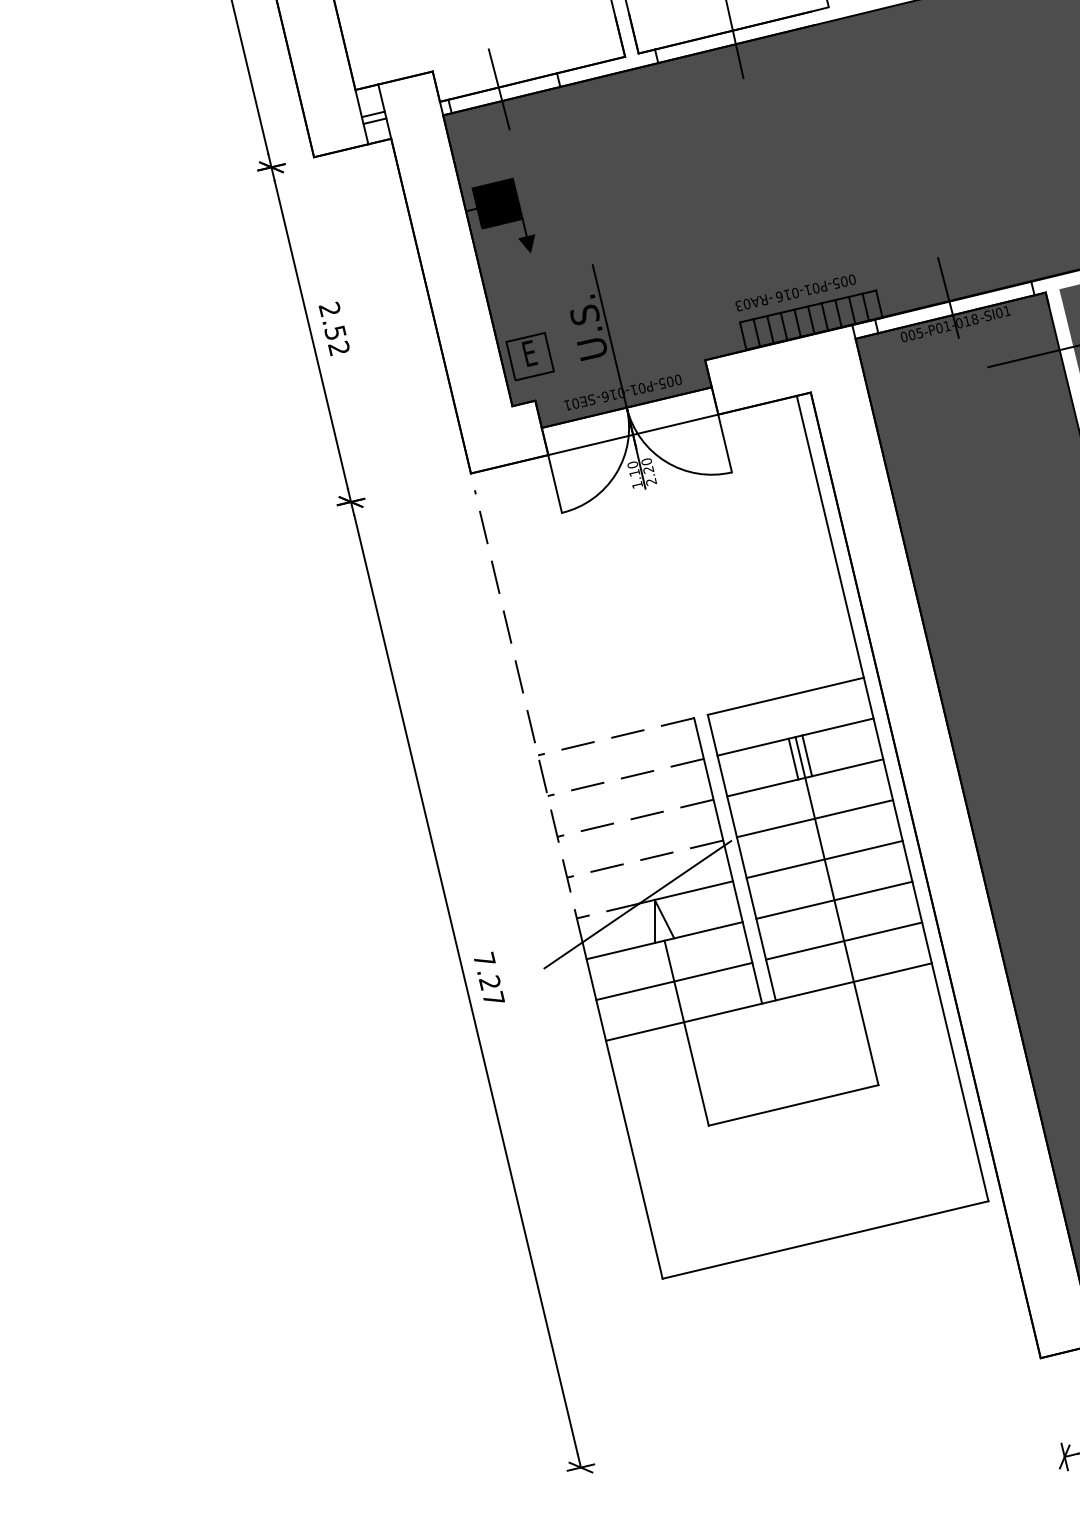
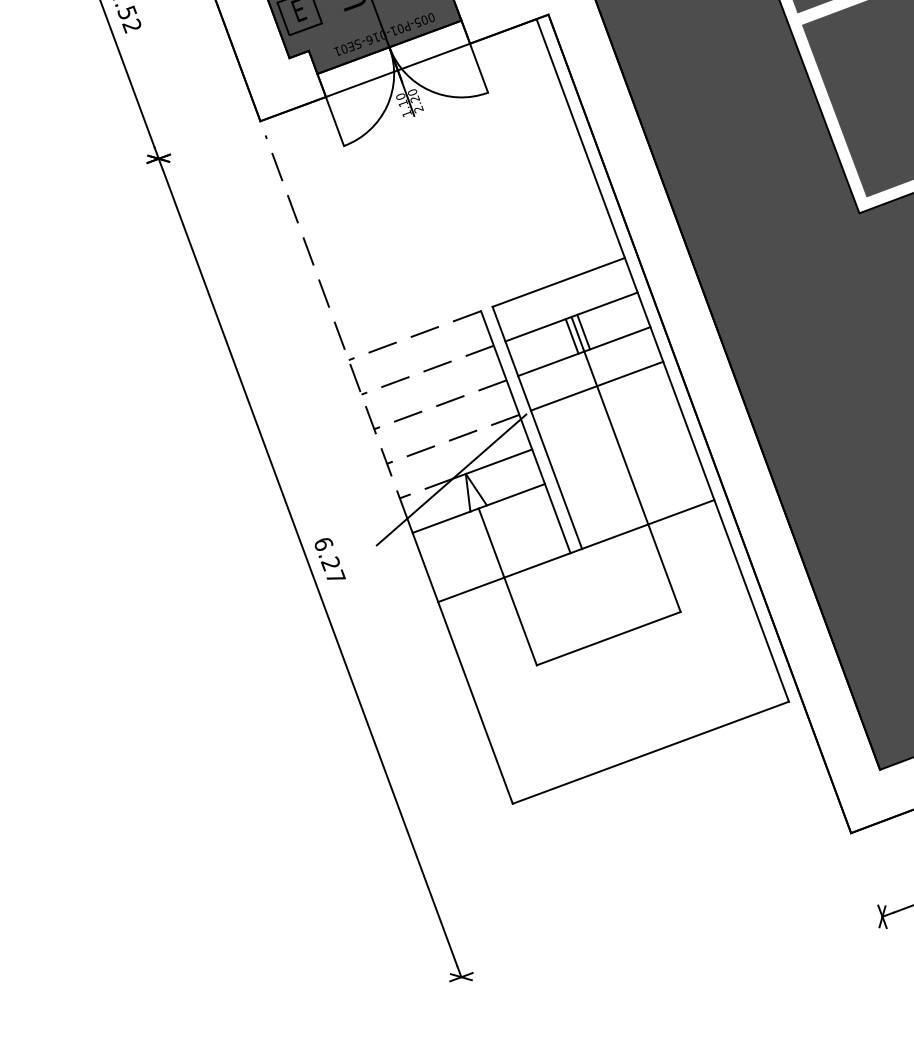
line: (824, 859) -> (609, 420), removed
line: (834, 899) -> (622, 454), removed
line: (844, 940) -> (635, 489), removed
text: (484, 958) -> (323, 543), 7.27 -> 6.27
line: (674, 981) -> (491, 543), removed

